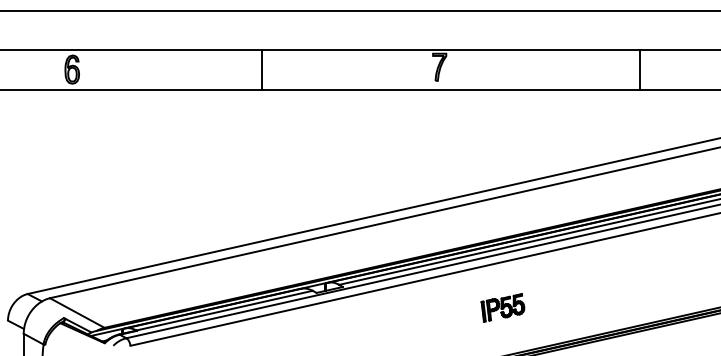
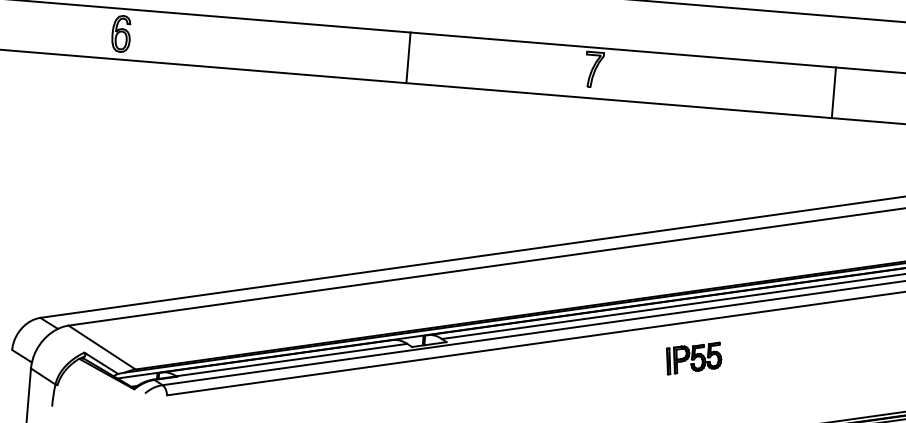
line: (261, 69) -> (408, 57), moved
line: (640, 69) -> (834, 92), moved
part: (502, 307) -> (693, 357), moved

